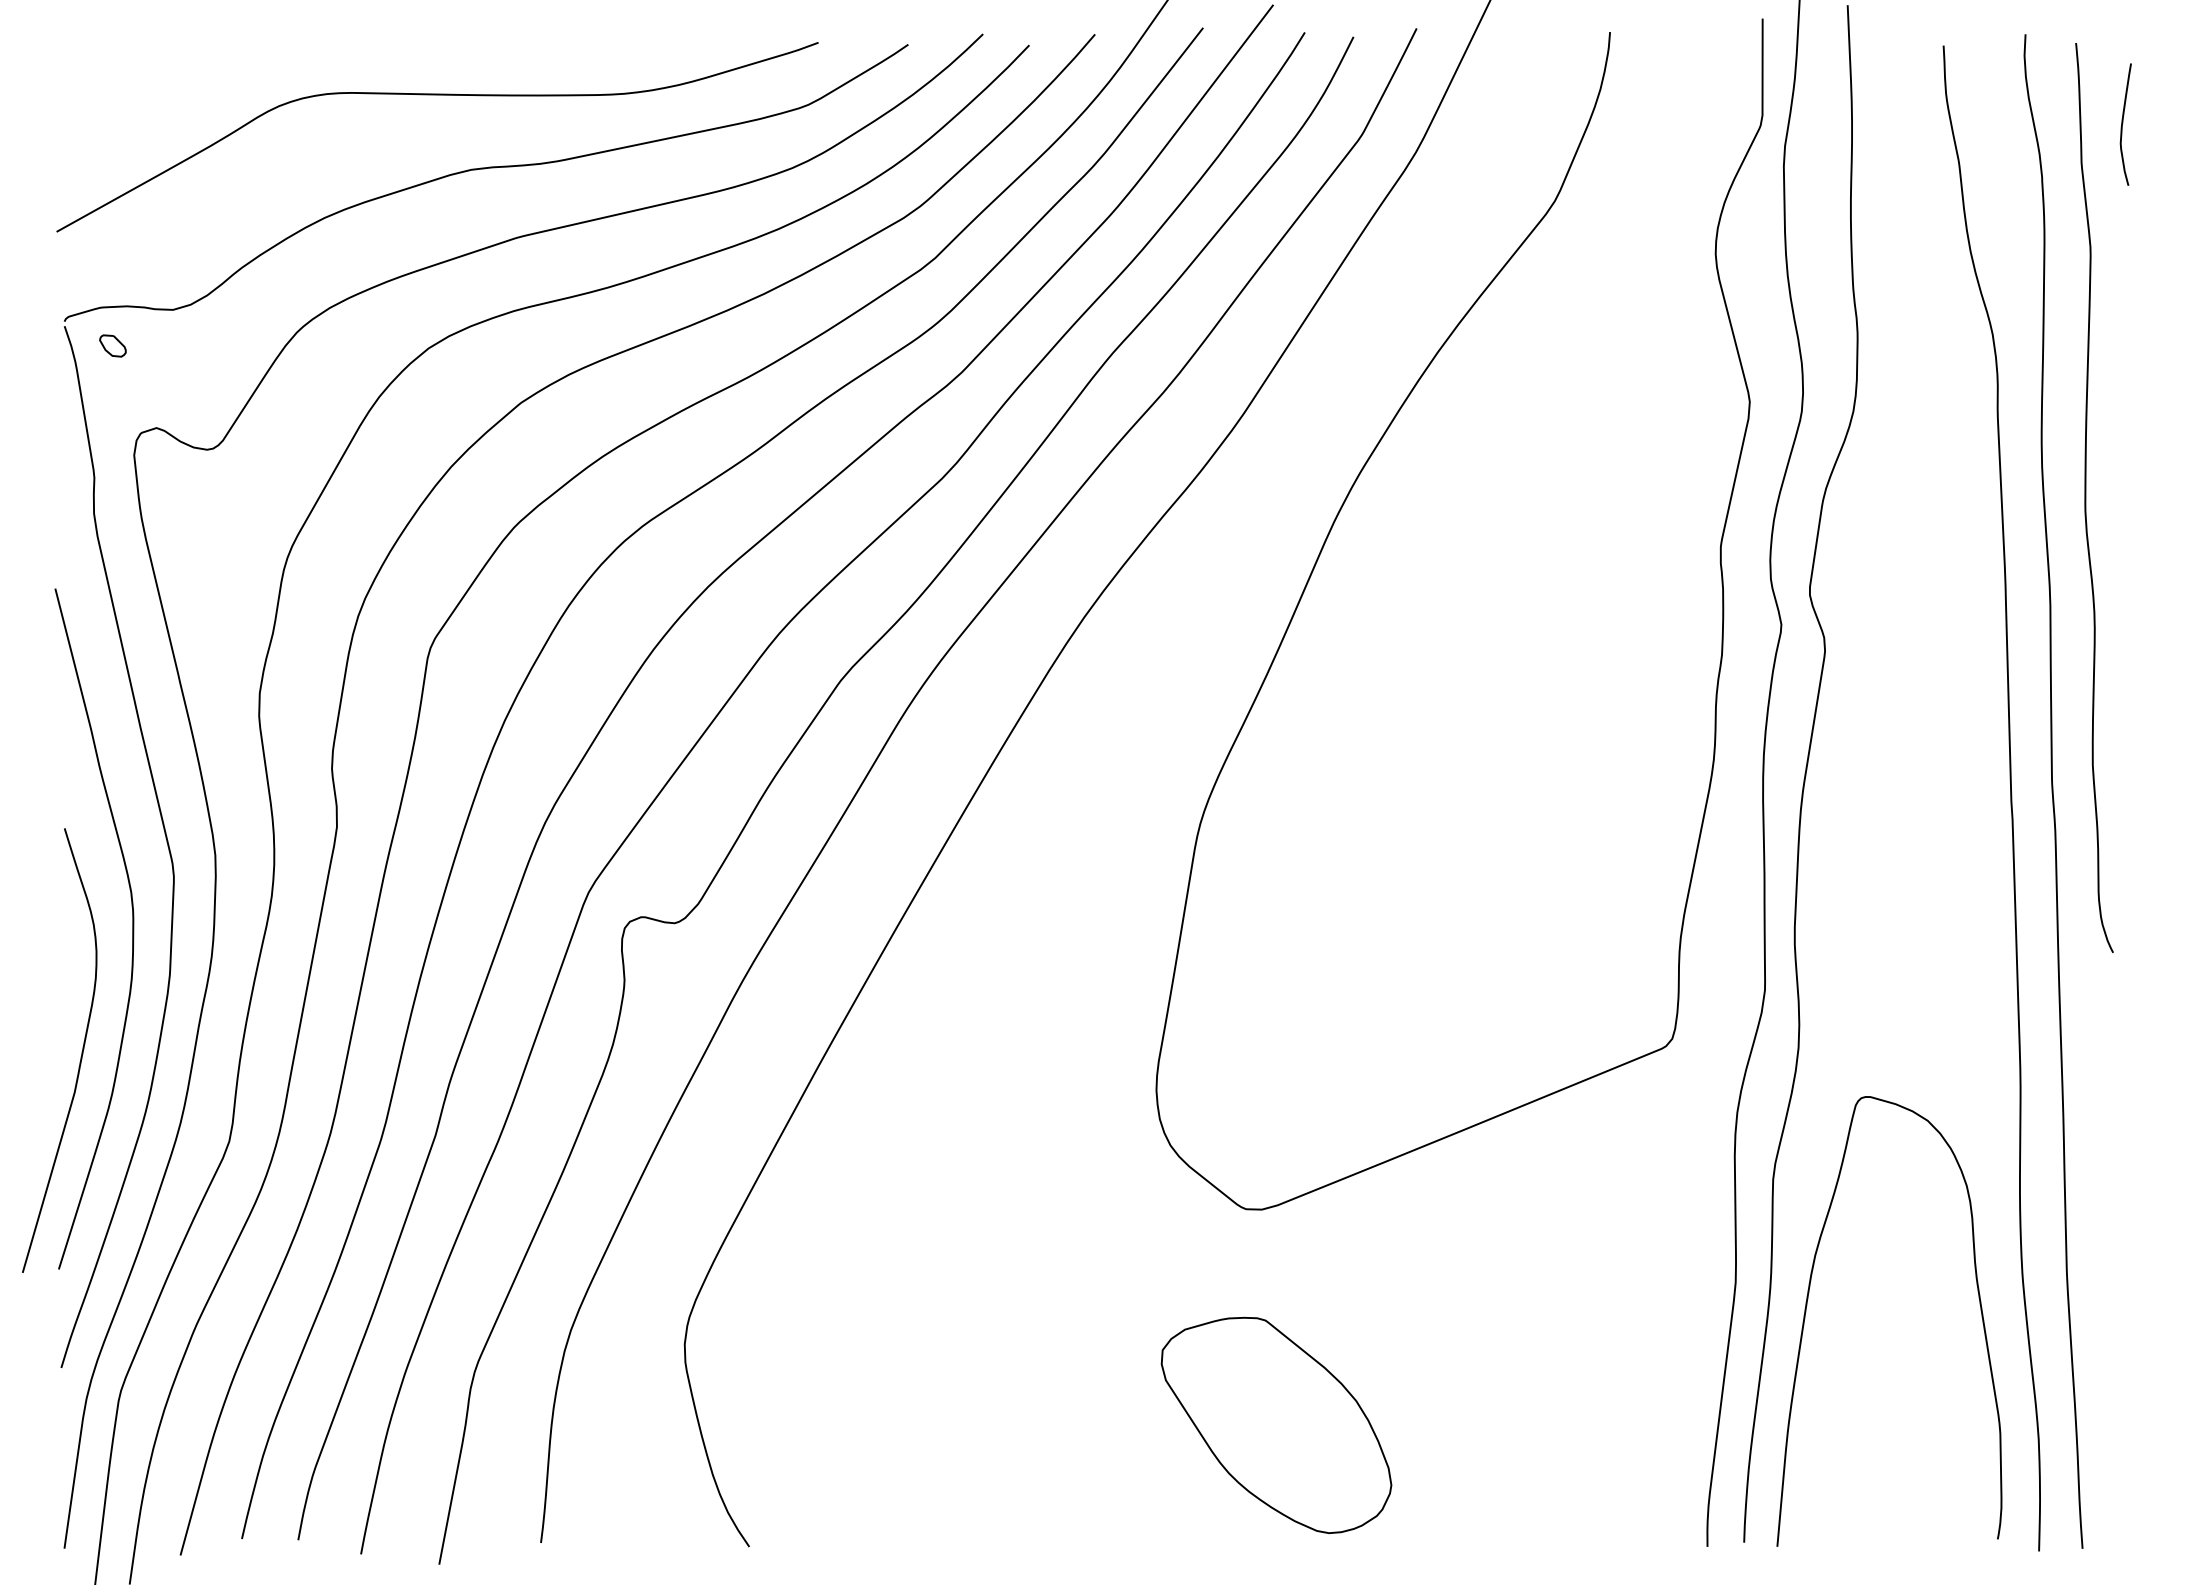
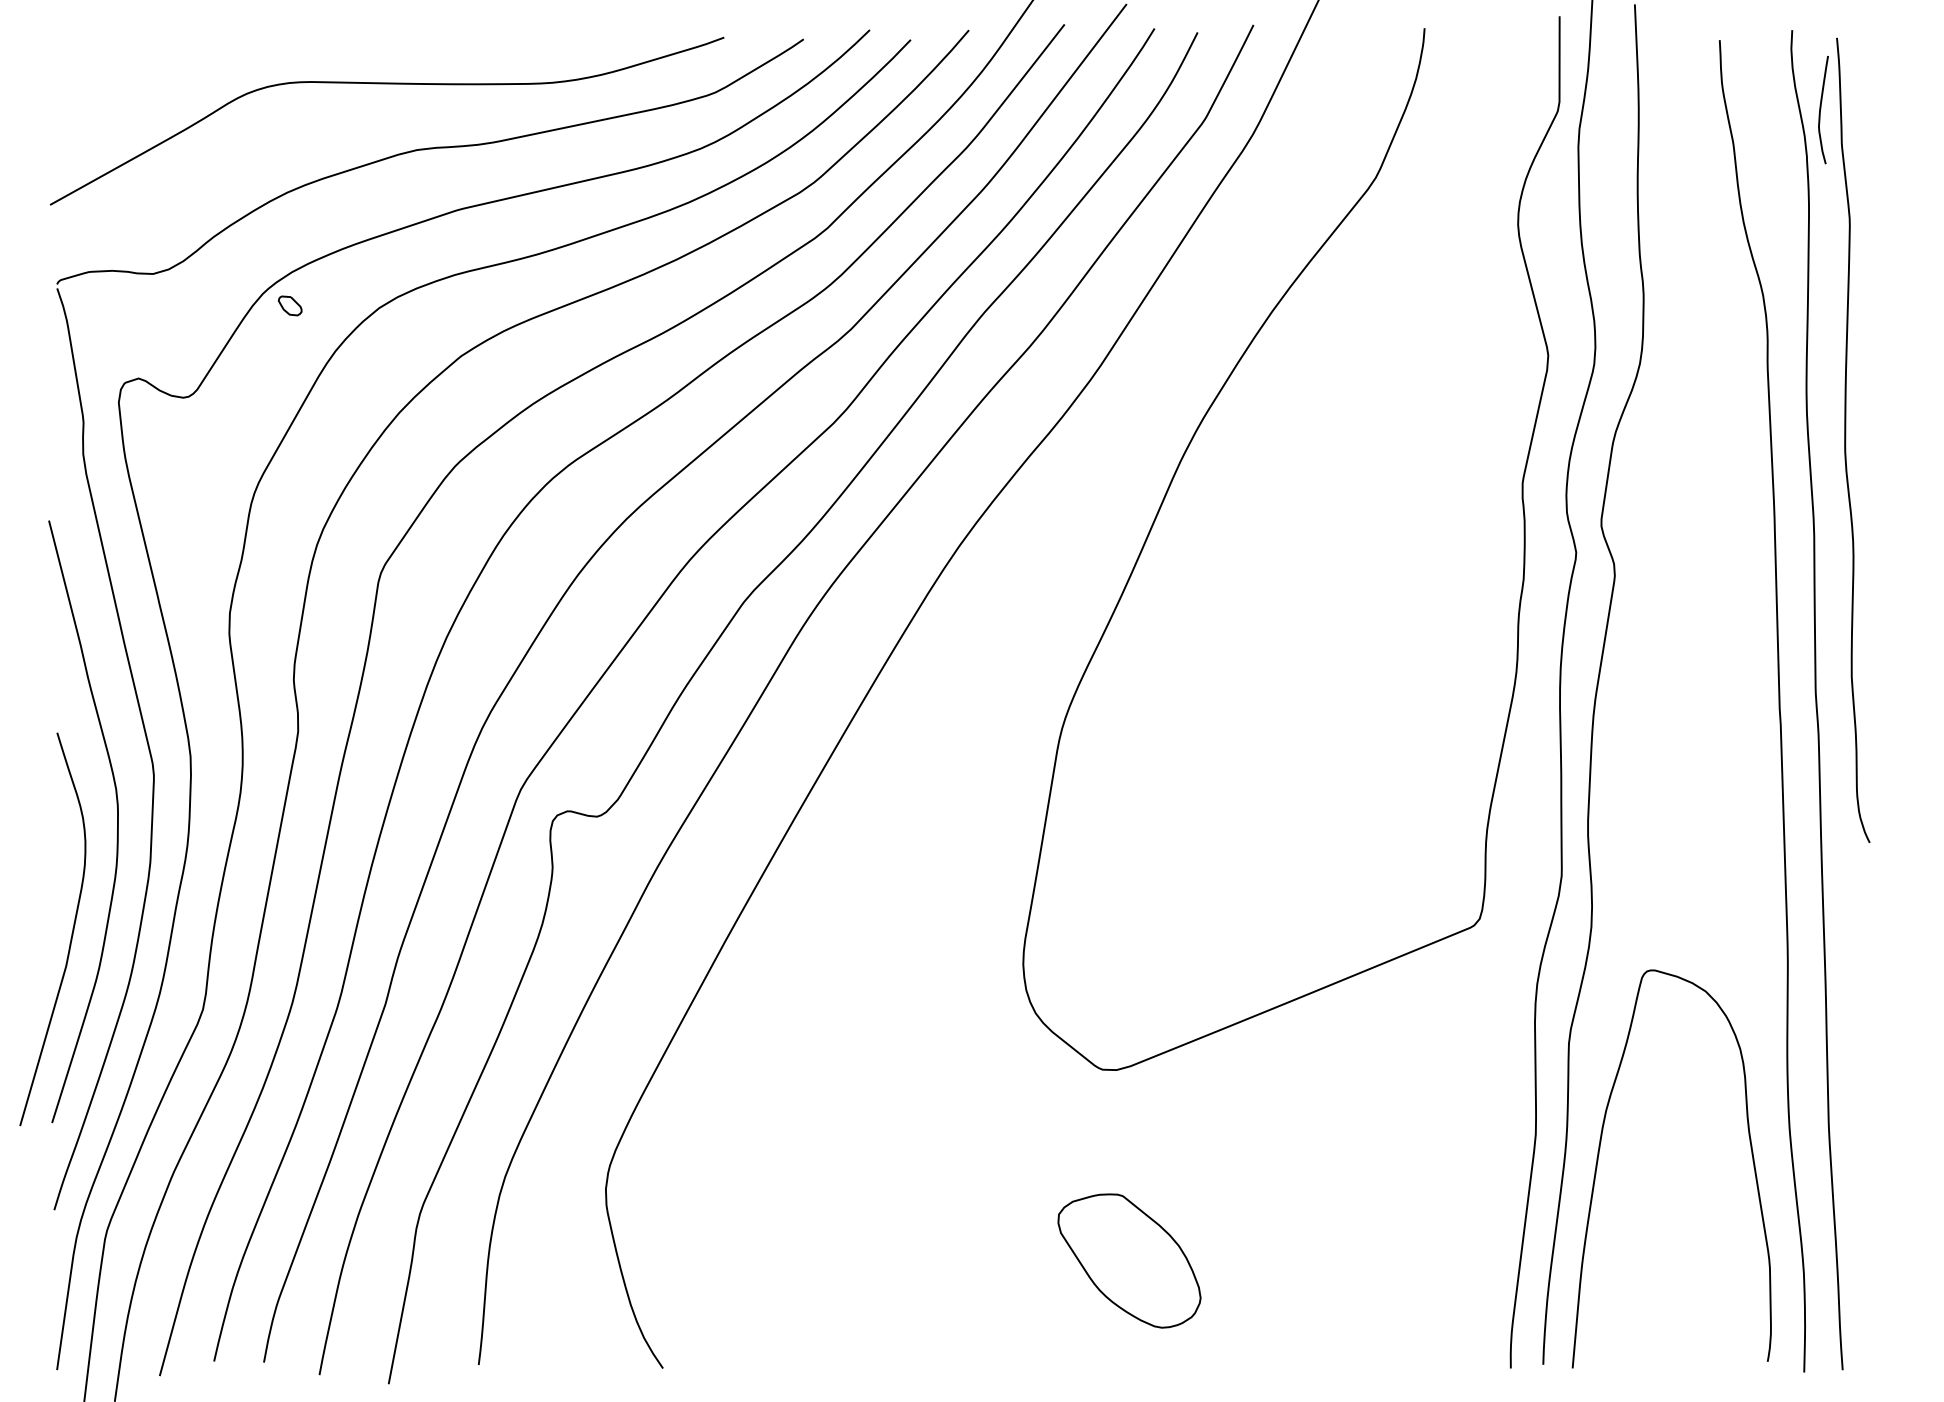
curve: (2123, 123) -> (1821, 109), moved
part: (112, 345) -> (289, 305), moved
part: (1276, 1425) -> (1129, 1261), size x0.7

